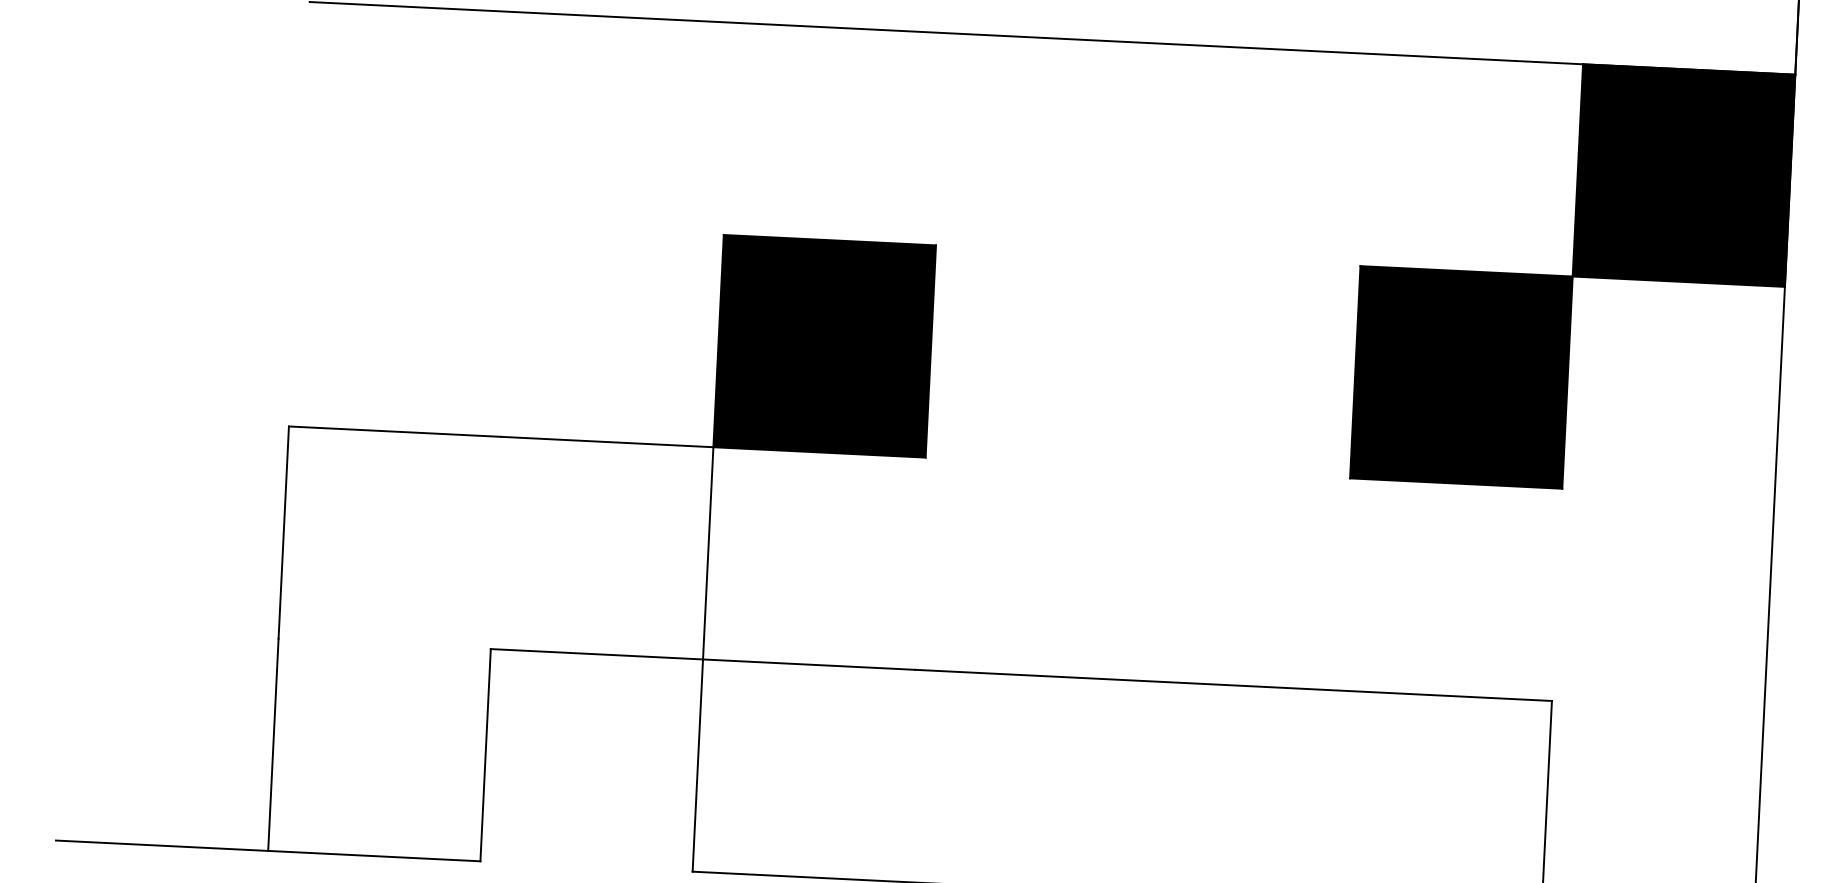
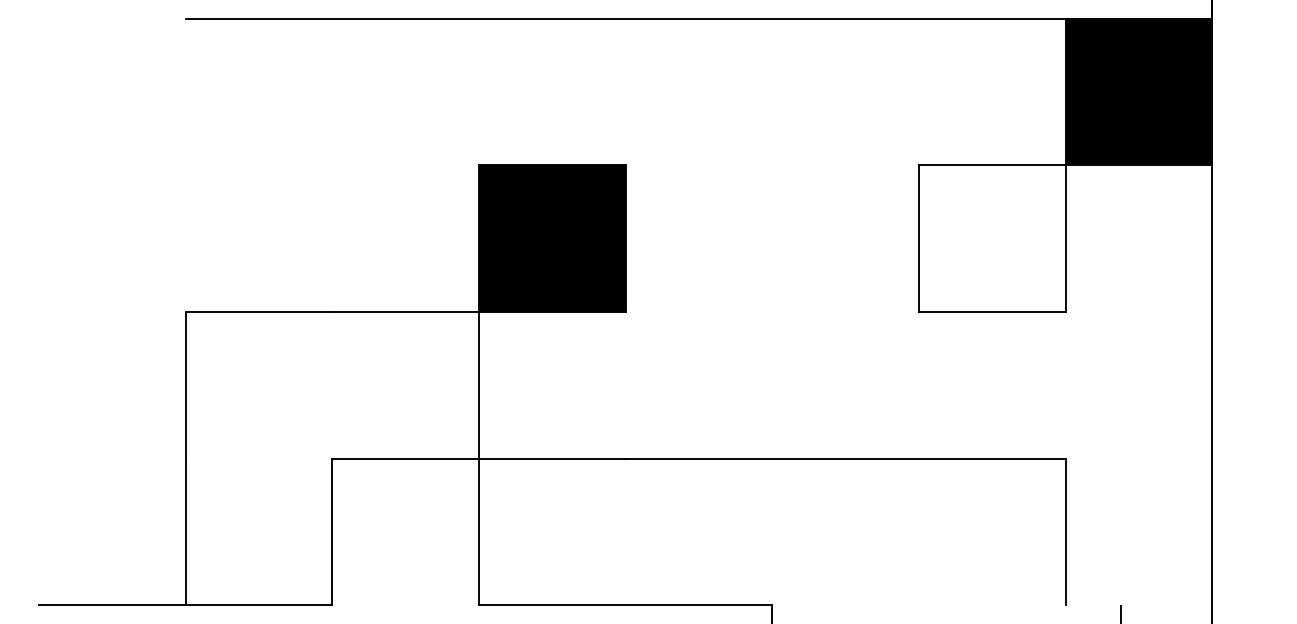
fill: (1460, 377) -> (991, 238), removed

